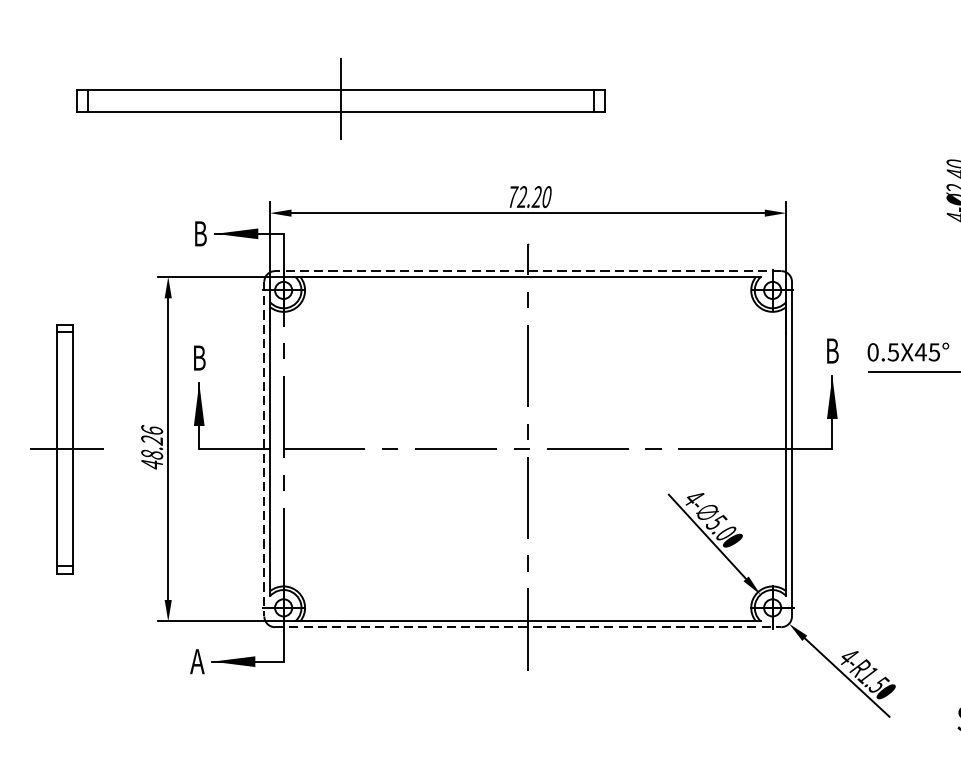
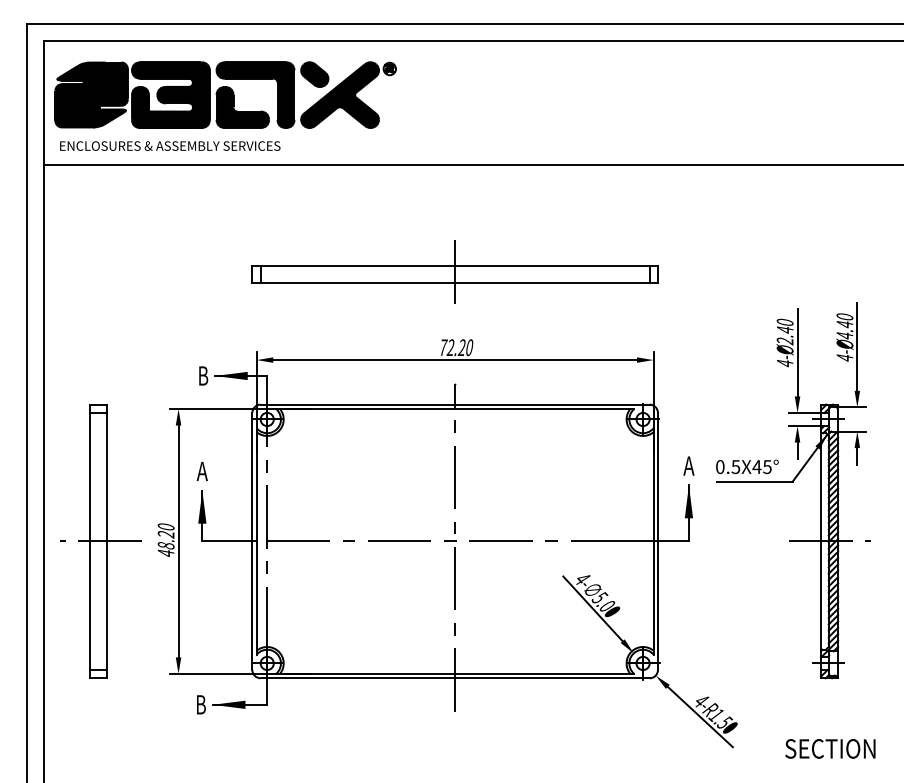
part: (339, 97) -> (454, 271), moved
line: (528, 270) -> (455, 404), dashed -> solid
text: (831, 350) -> (688, 465), B -> A
text: (198, 358) -> (201, 471), B -> A
text: (151, 429) -> (165, 526), 48.26 -> 48.20
part: (66, 449) -> (100, 541), size x1.43
line: (264, 449) -> (252, 541), dashed -> solid
line: (528, 627) -> (455, 678), dashed -> solid
text: (196, 661) -> (200, 704), A -> B

